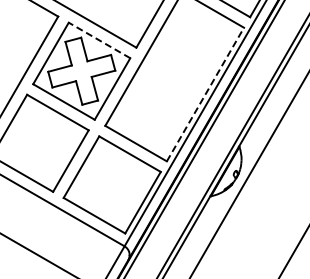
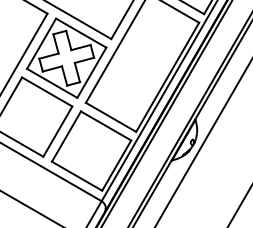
line: (99, 40) -> (81, 33), dashed -> solid
line: (205, 94) -> (167, 77), dashed -> solid

